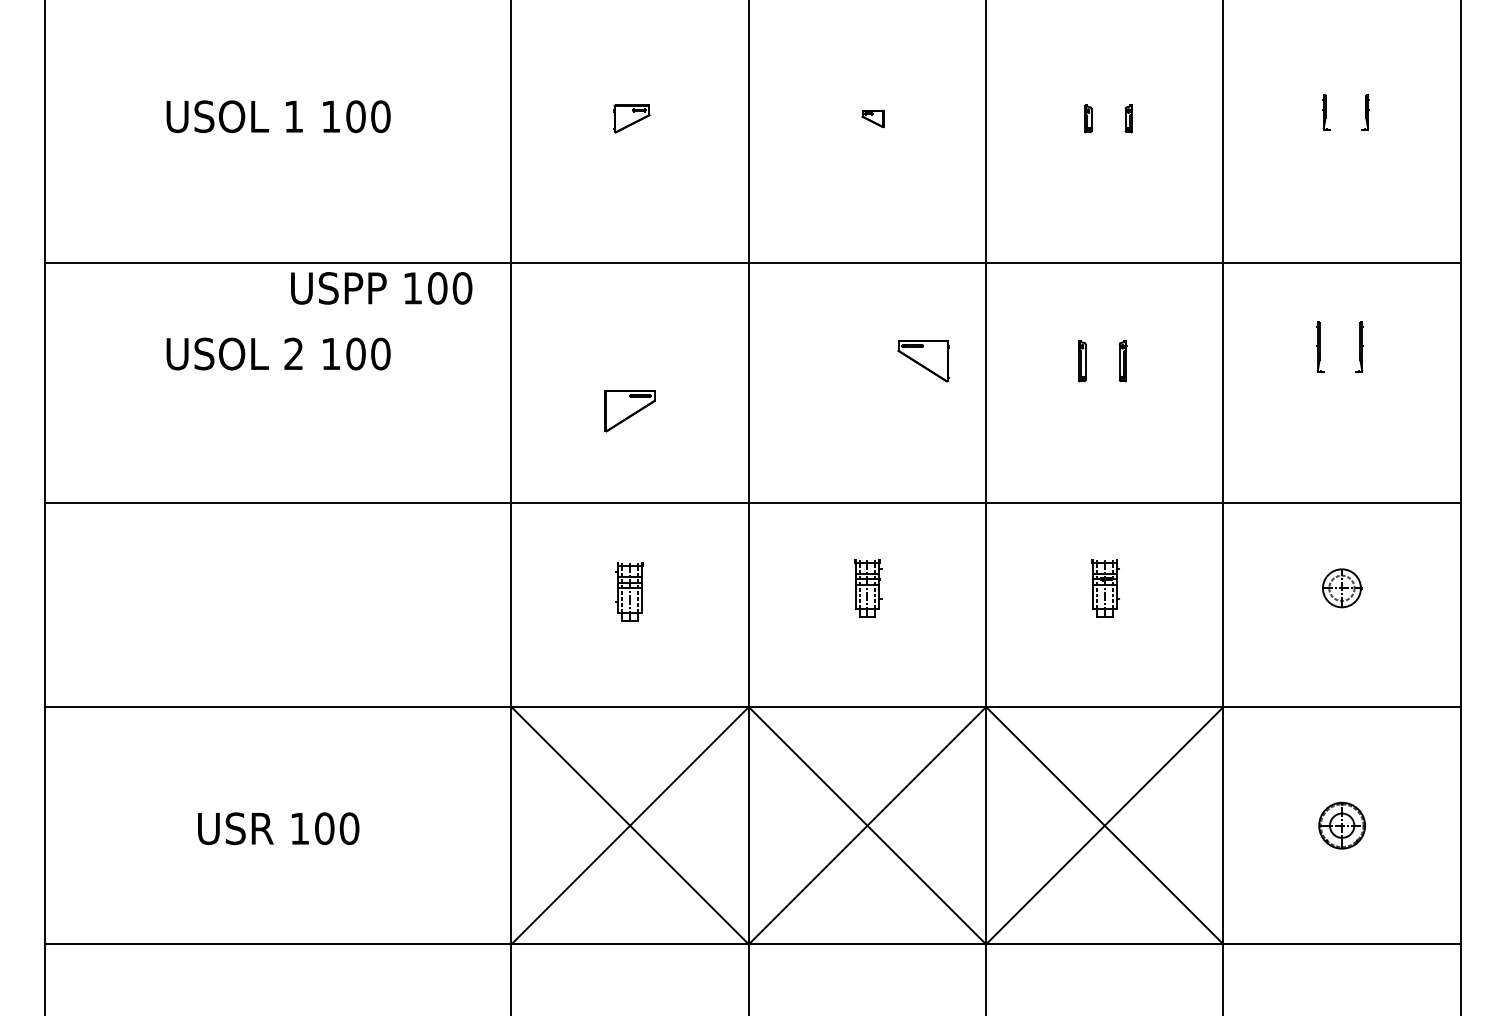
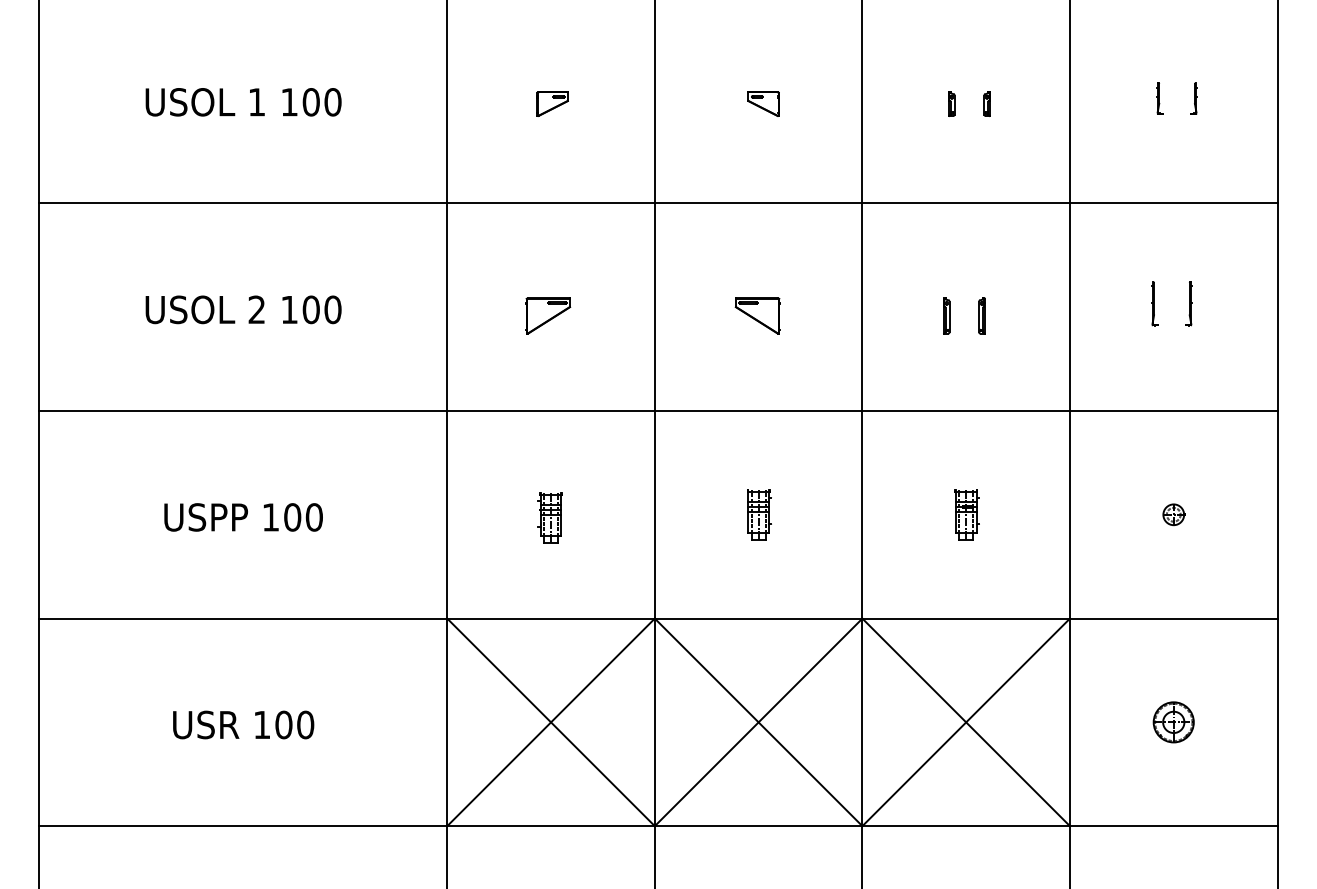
part: (872, 118) -> (763, 103), size x1.67
line: (752, 263) -> (658, 203), moved
text: (381, 288) -> (243, 517), moved
part: (923, 361) -> (757, 316), moved
part: (629, 411) -> (547, 316), moved
line: (752, 502) -> (658, 410), moved
part: (1342, 588) -> (1174, 514), size x0.62

